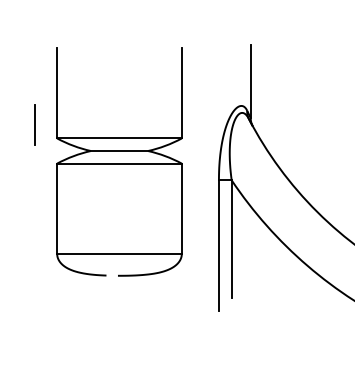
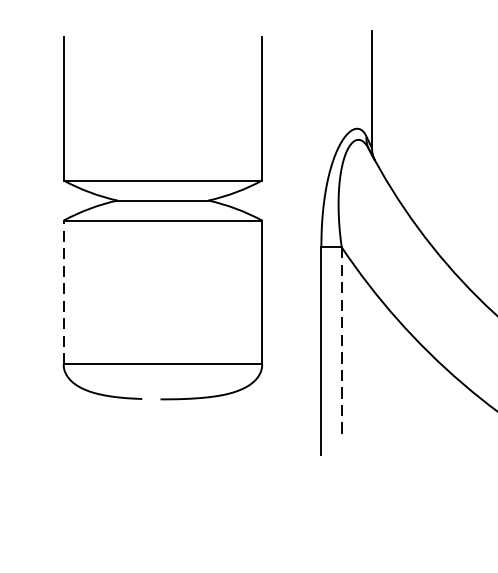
line: (34, 124) -> (27, 158), removed
line: (57, 208) -> (64, 292), solid -> dashed
line: (231, 239) -> (341, 341), solid -> dashed

